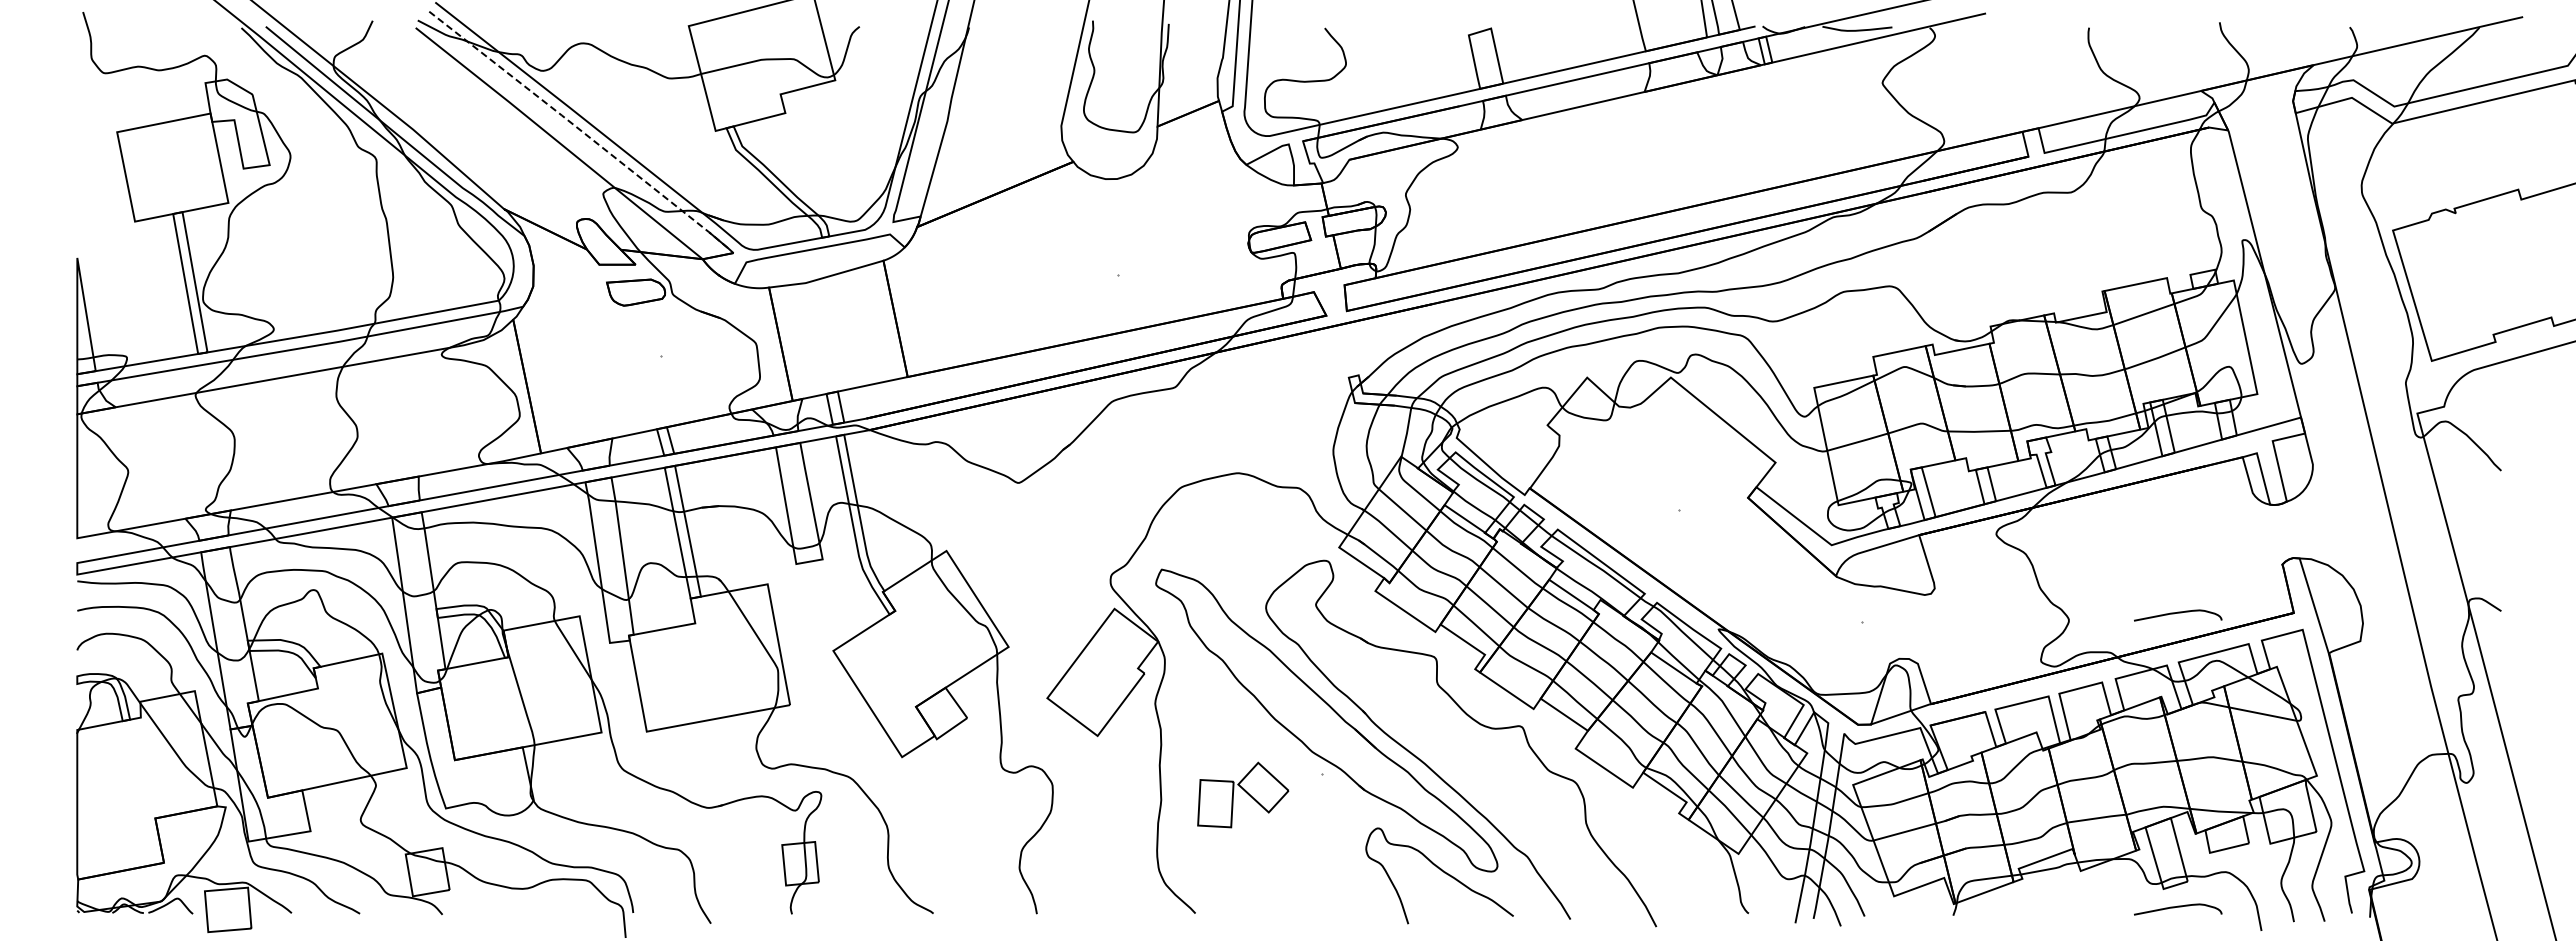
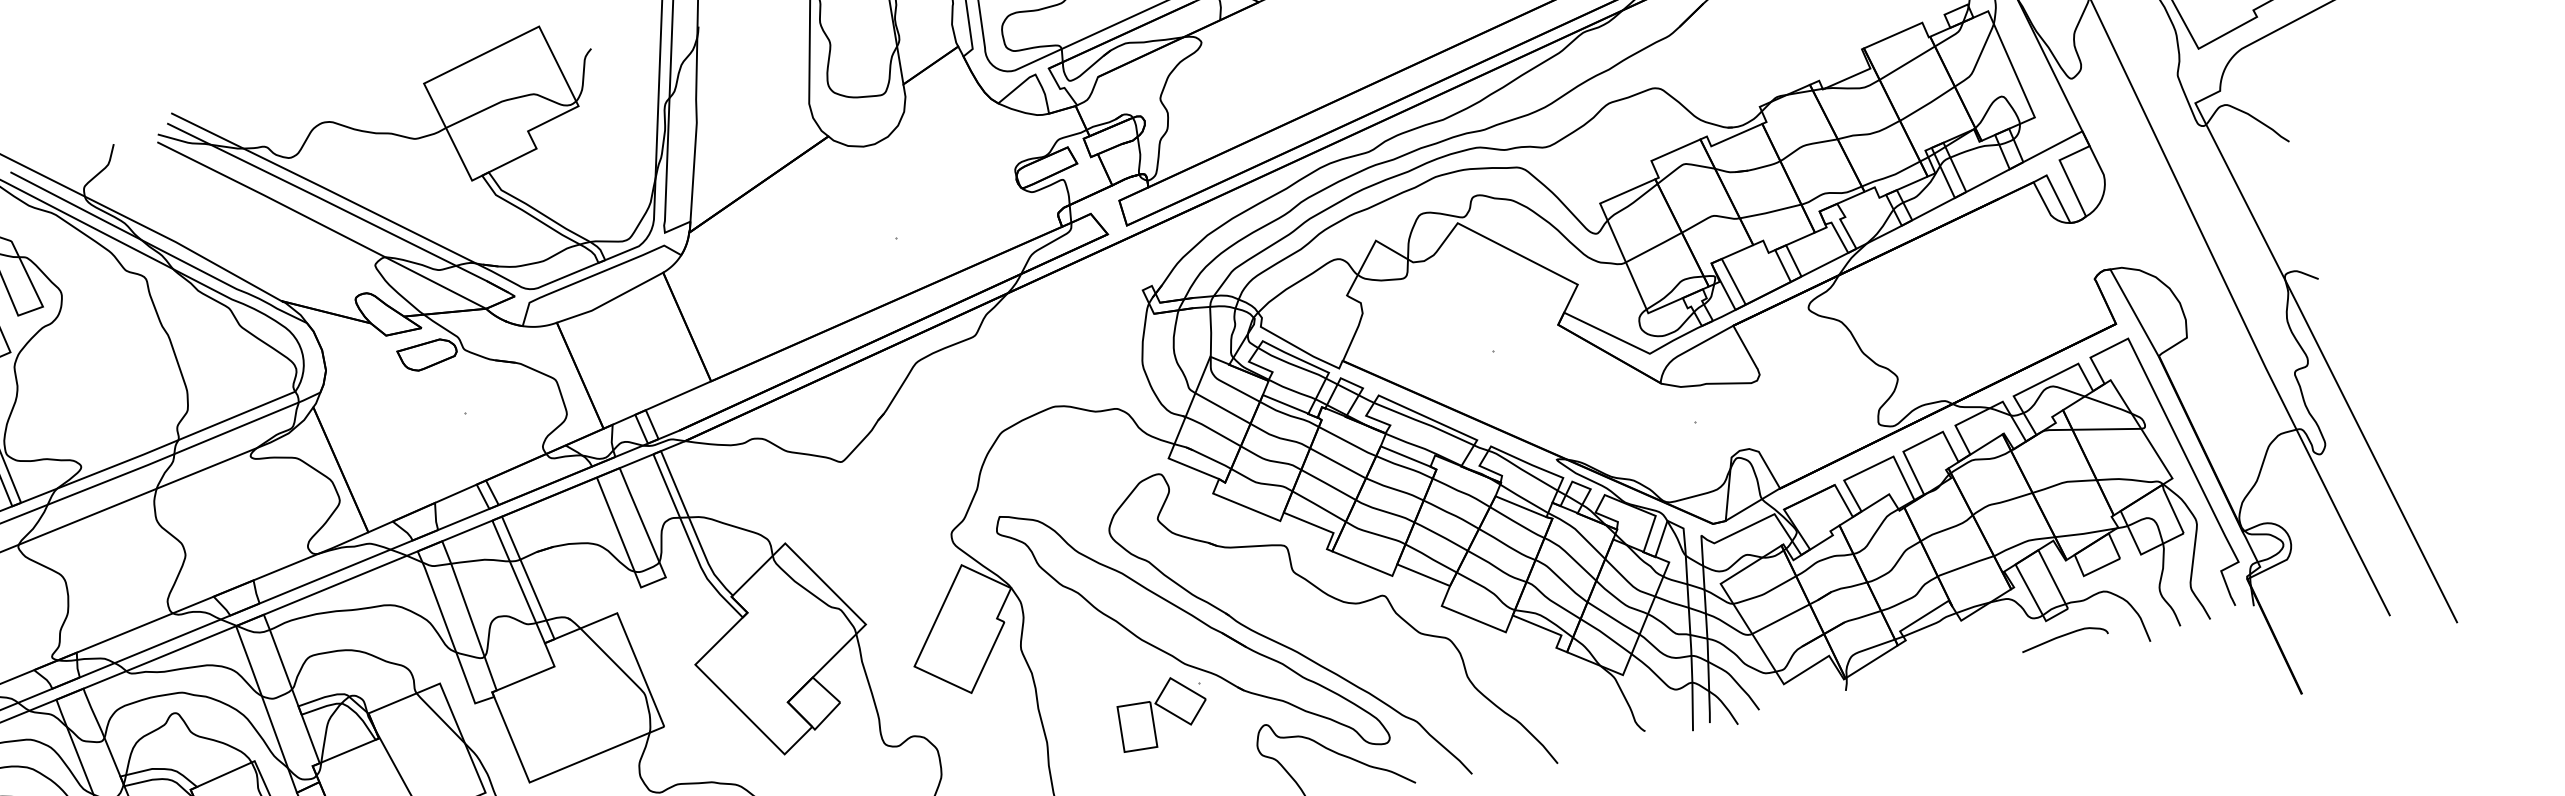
line: (579, 129) -> (338, 207), dashed -> solid
curve: (2178, 613) -> (2003, 348), removed
part: (1243, 794) -> (1162, 712), moved

